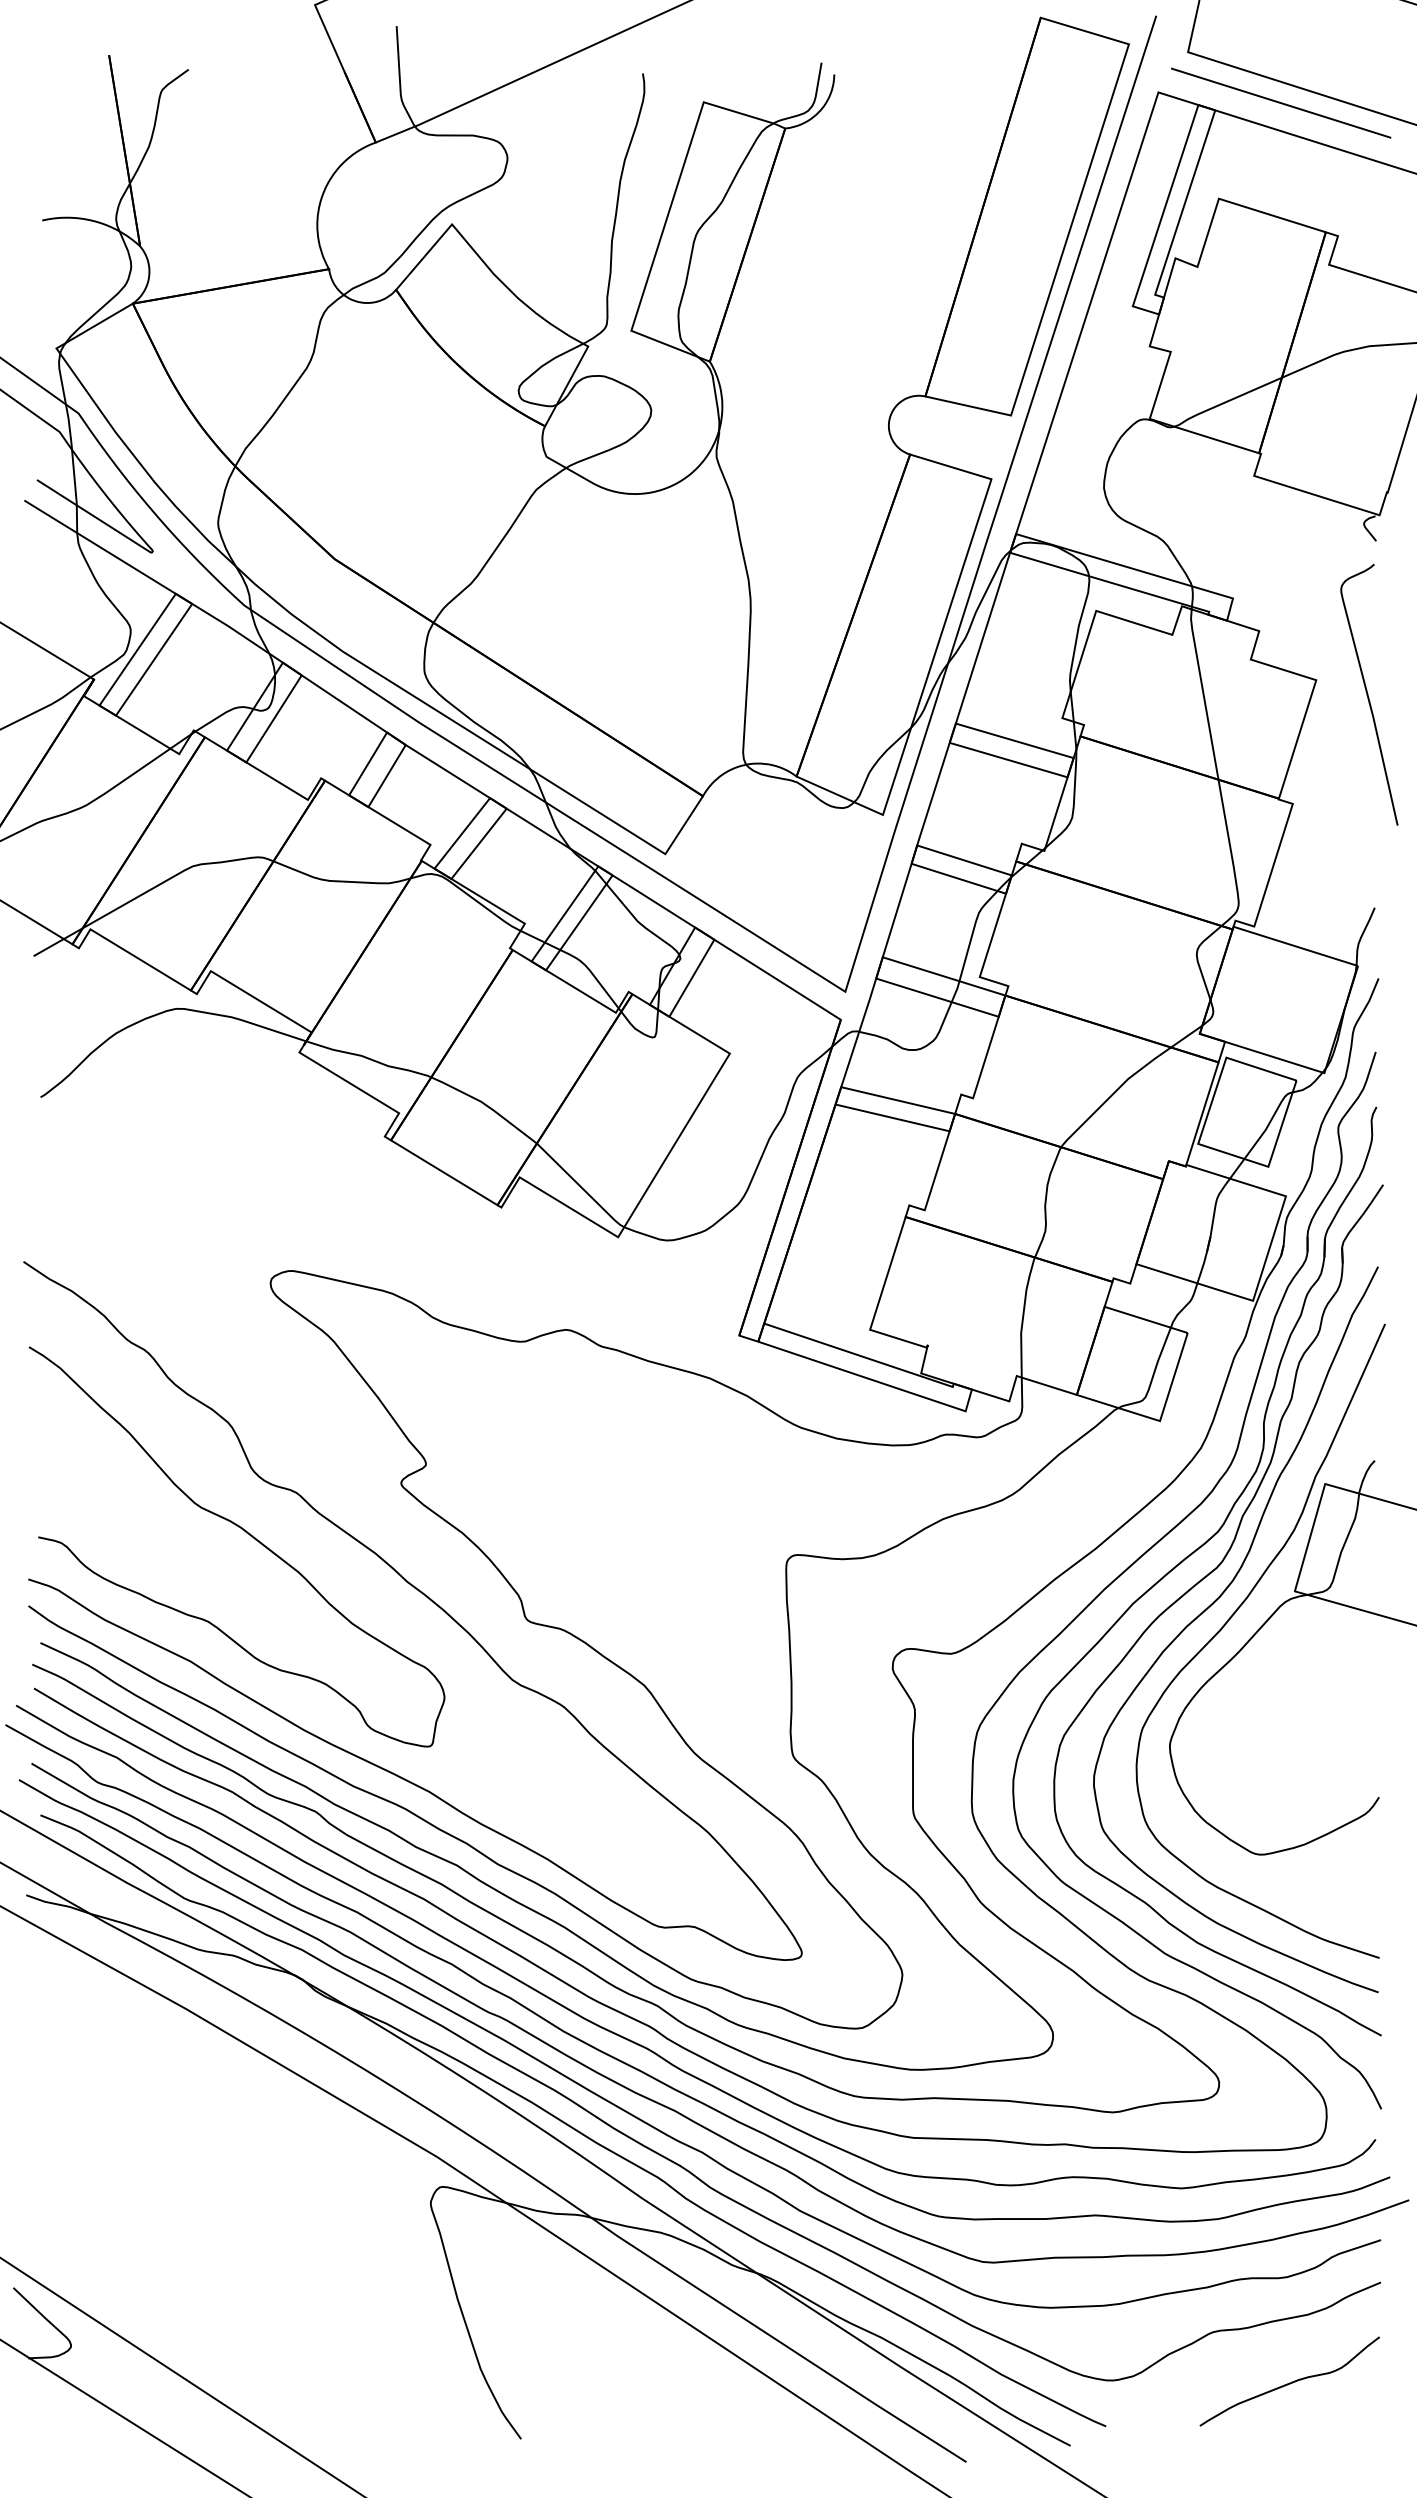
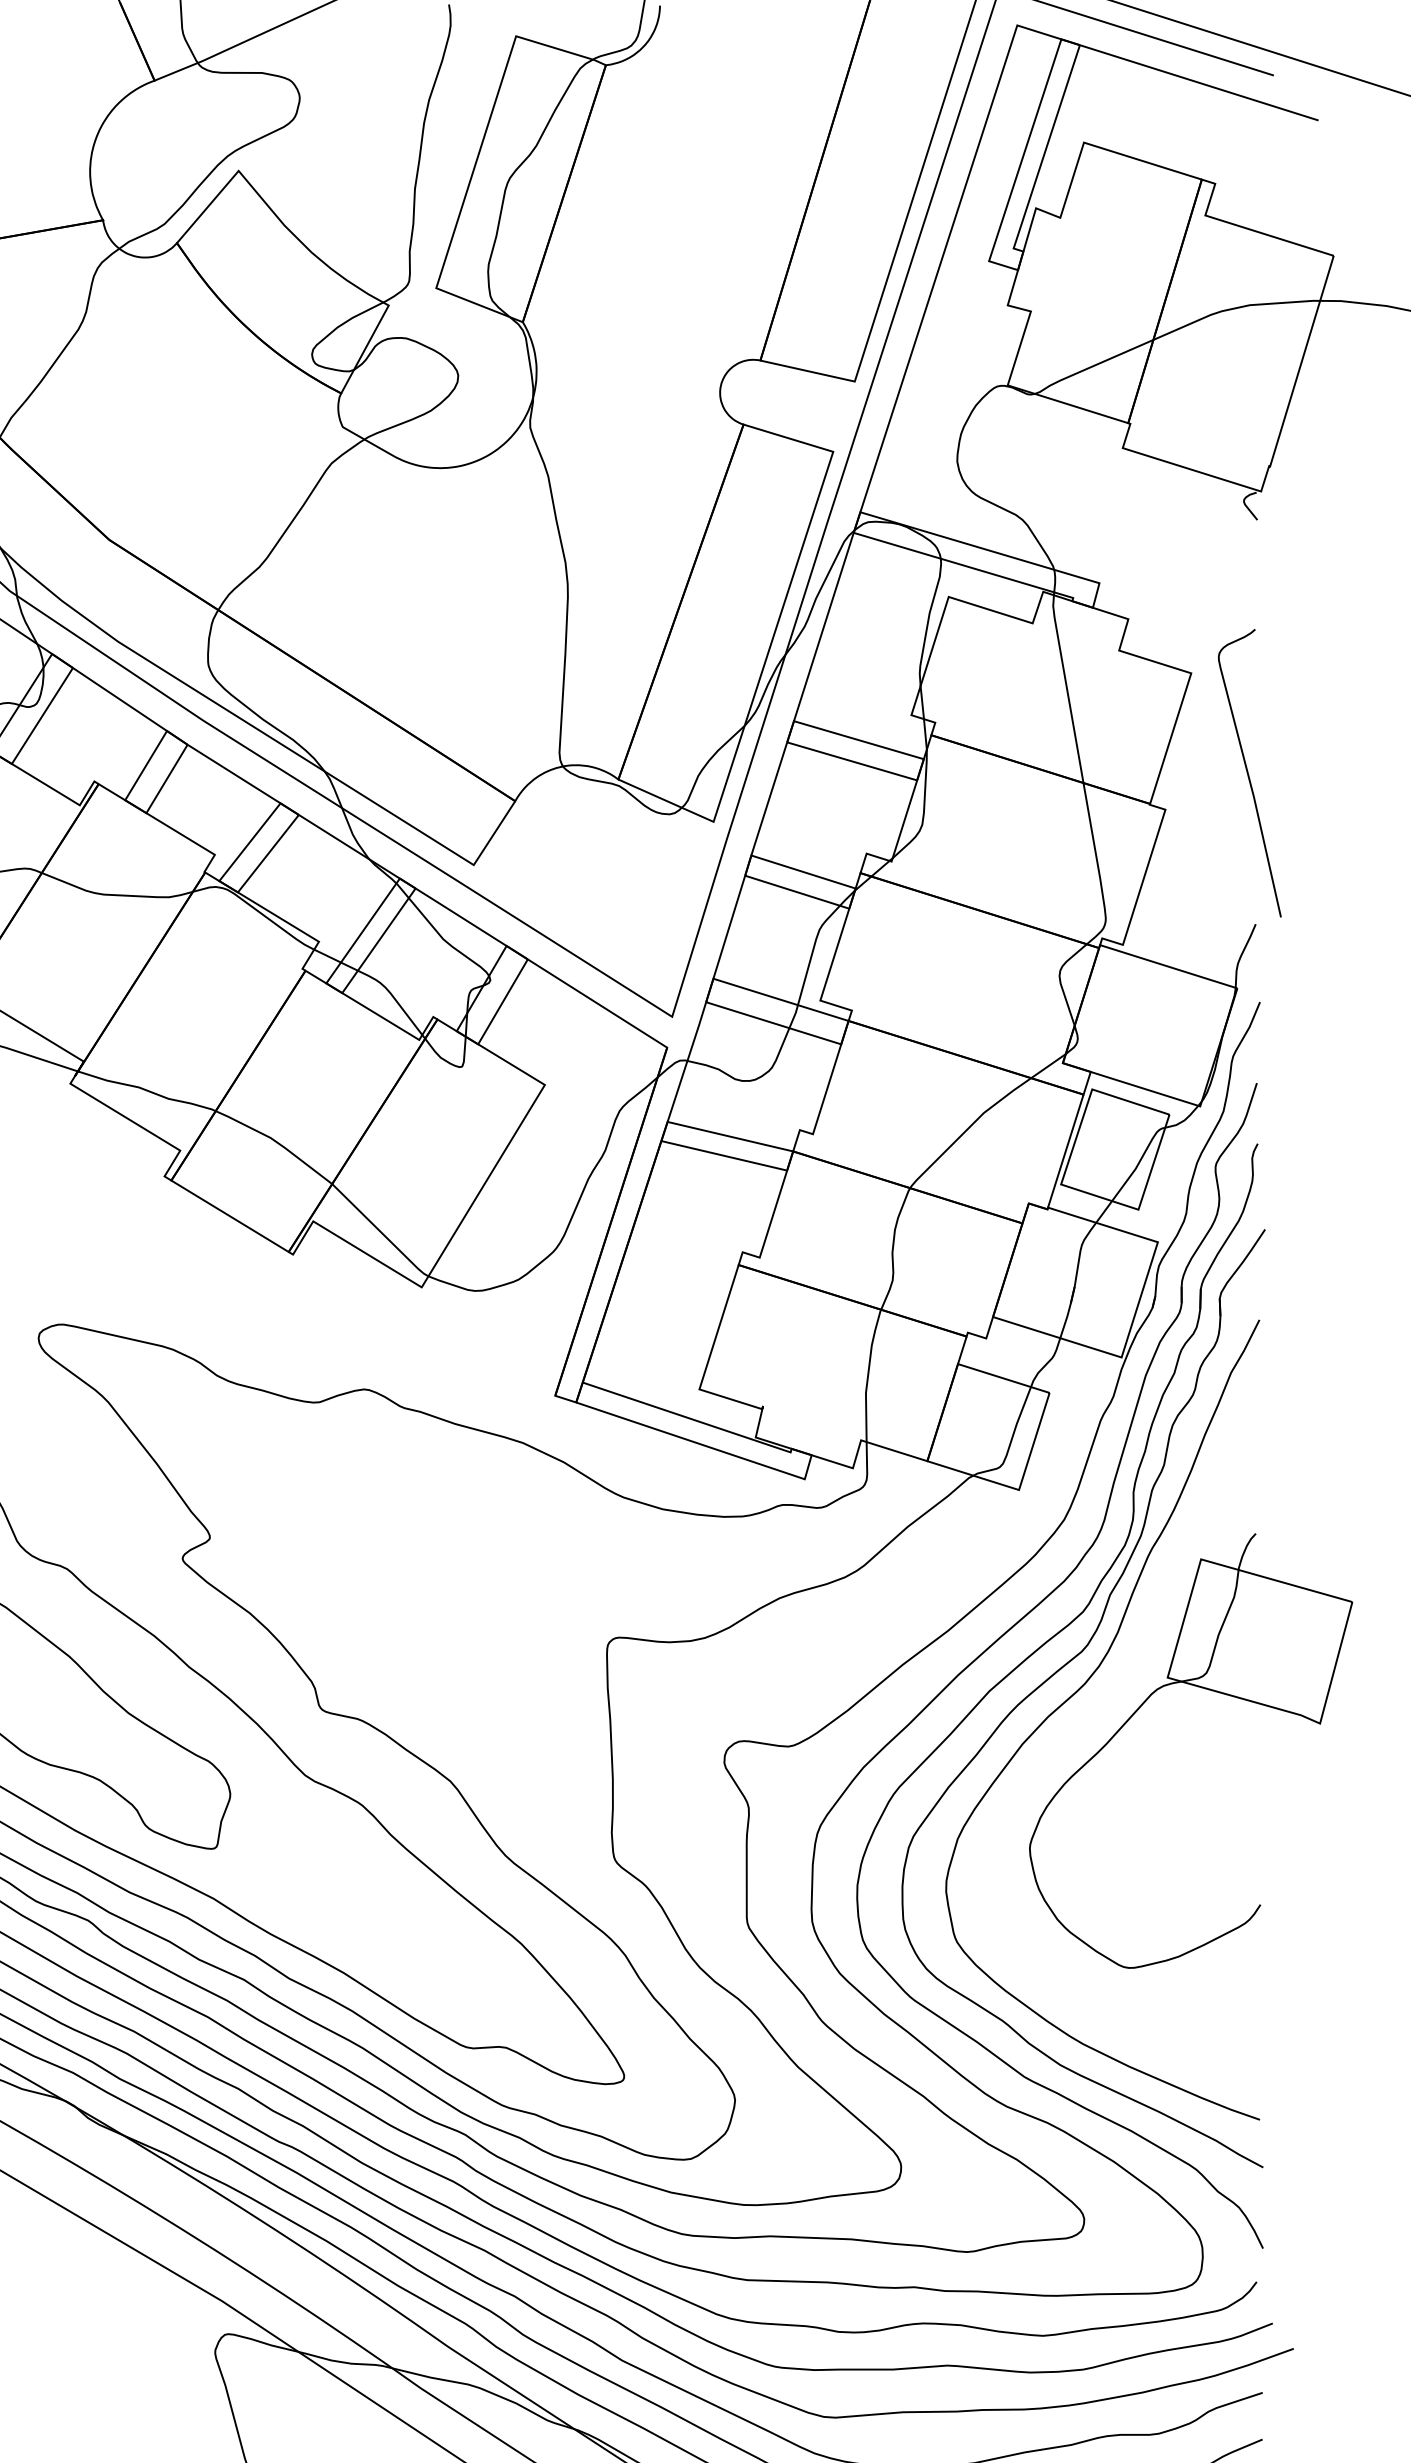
curve: (1368, 694) -> (1248, 772), moved
curve: (1232, 1617) -> (1098, 1706), removed

